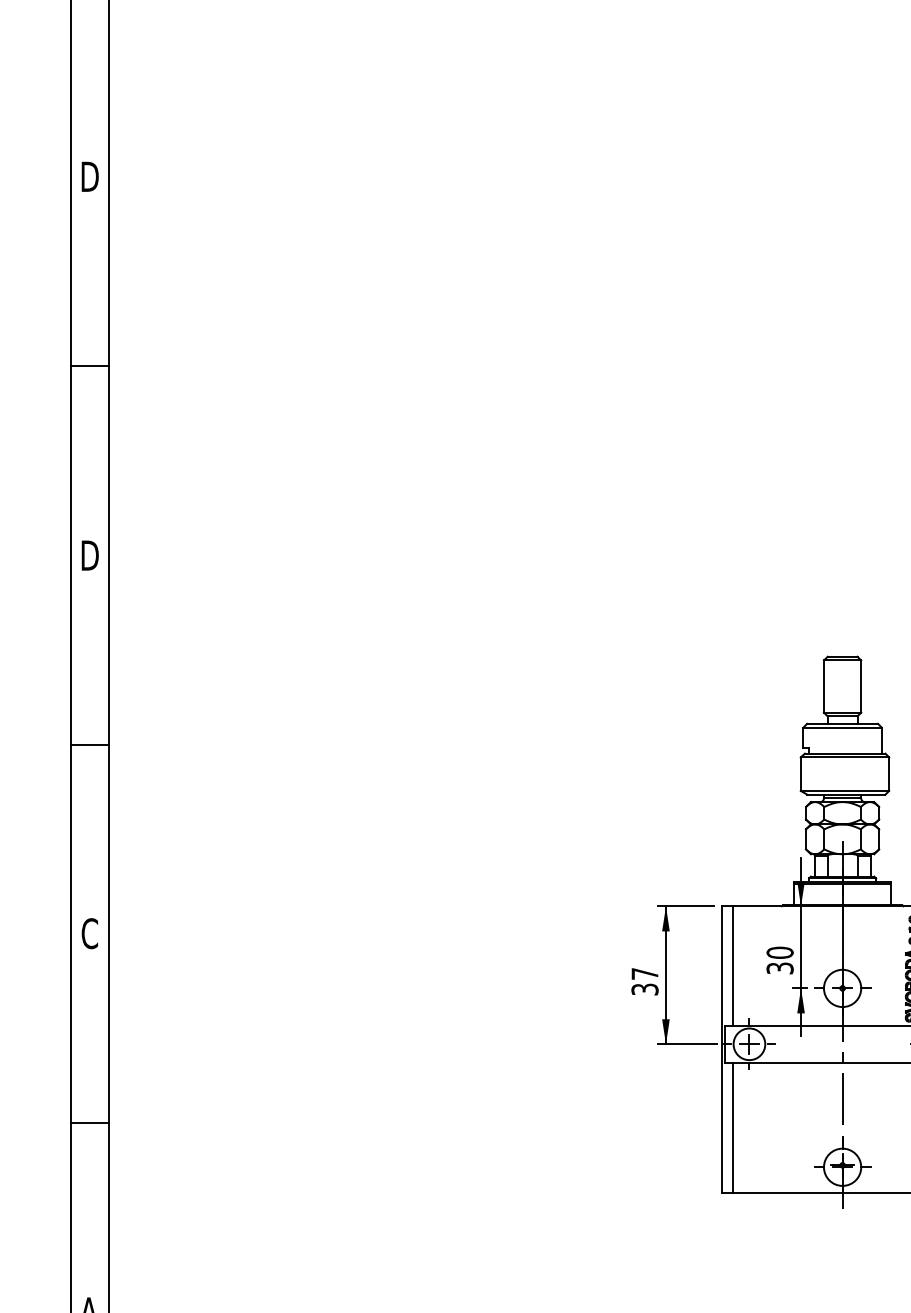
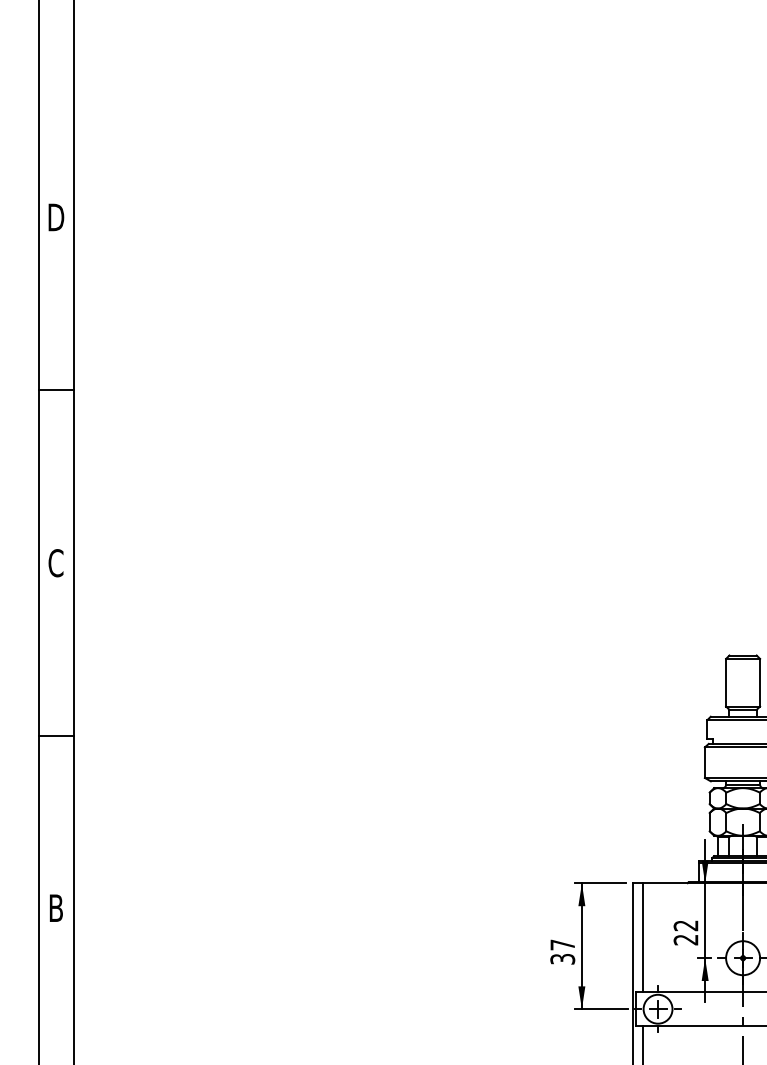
text: (89, 555) -> (55, 563), D -> C
text: (89, 933) -> (55, 908), C -> B
text: (779, 960) -> (685, 932), 30 -> 22

